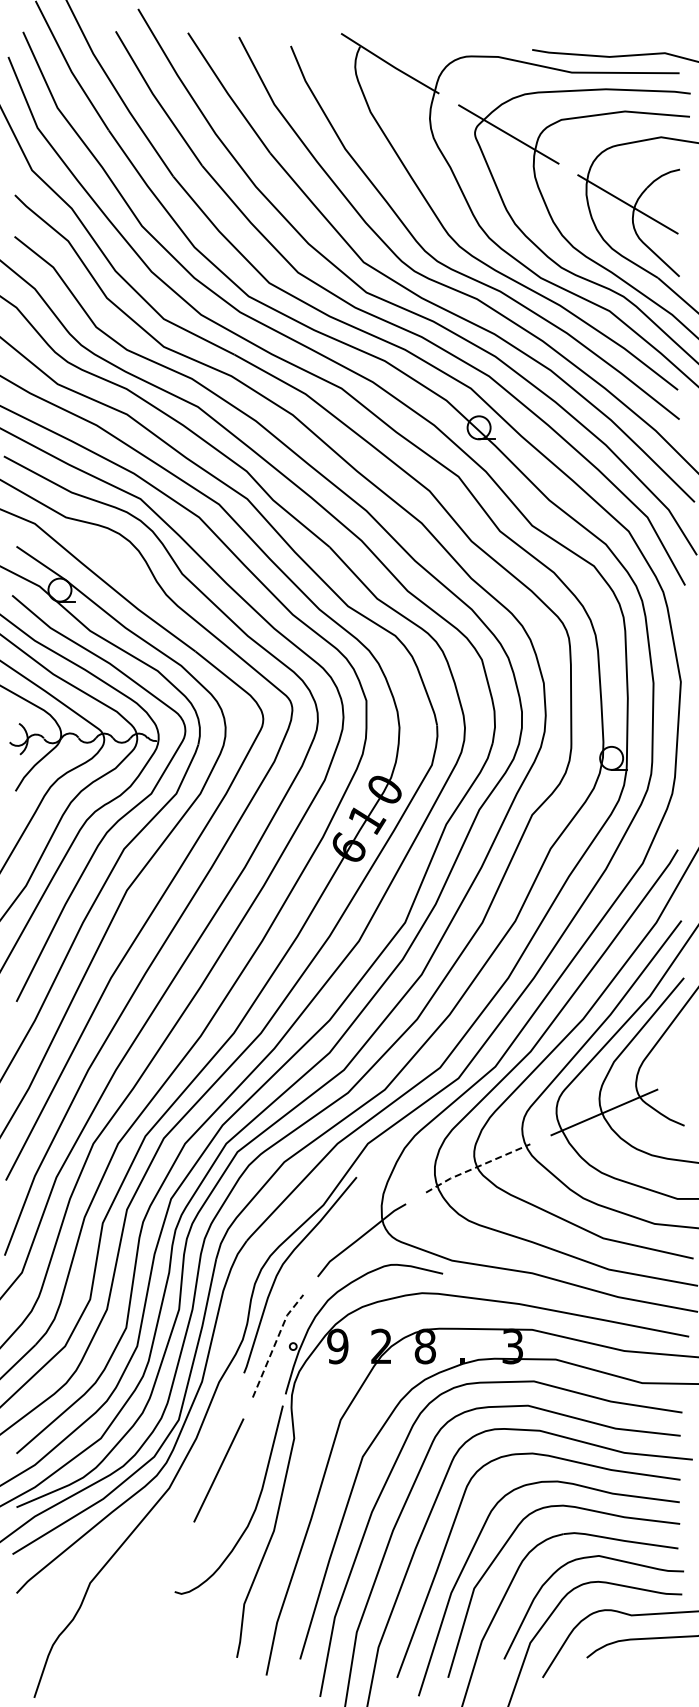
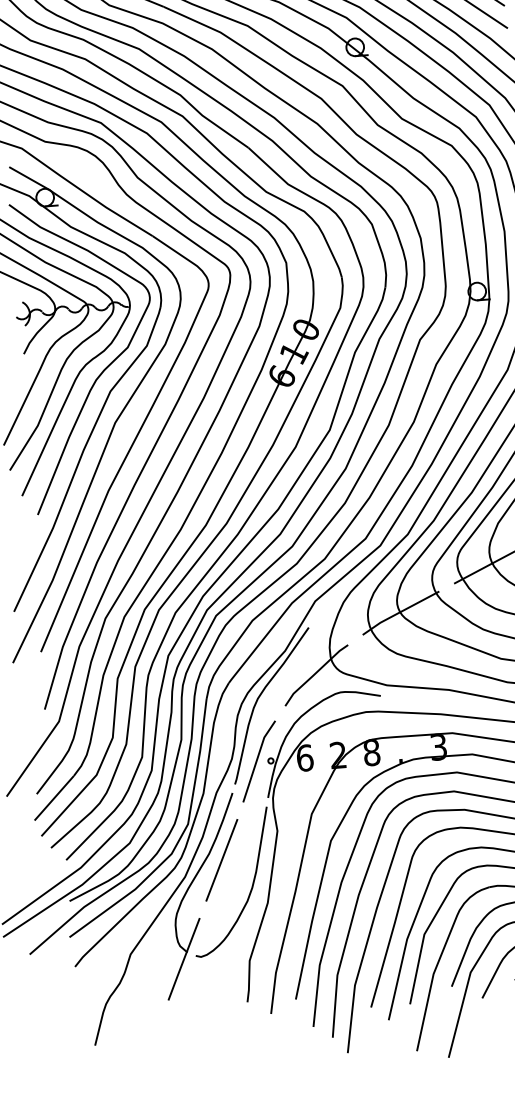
line: (476, 1167) -> (399, 612), dashed -> solid
line: (275, 1343) -> (257, 759), dashed -> solid
text: (337, 1346) -> (304, 758), 9 -> 6
part: (172, 1505) -> (188, 889), added

